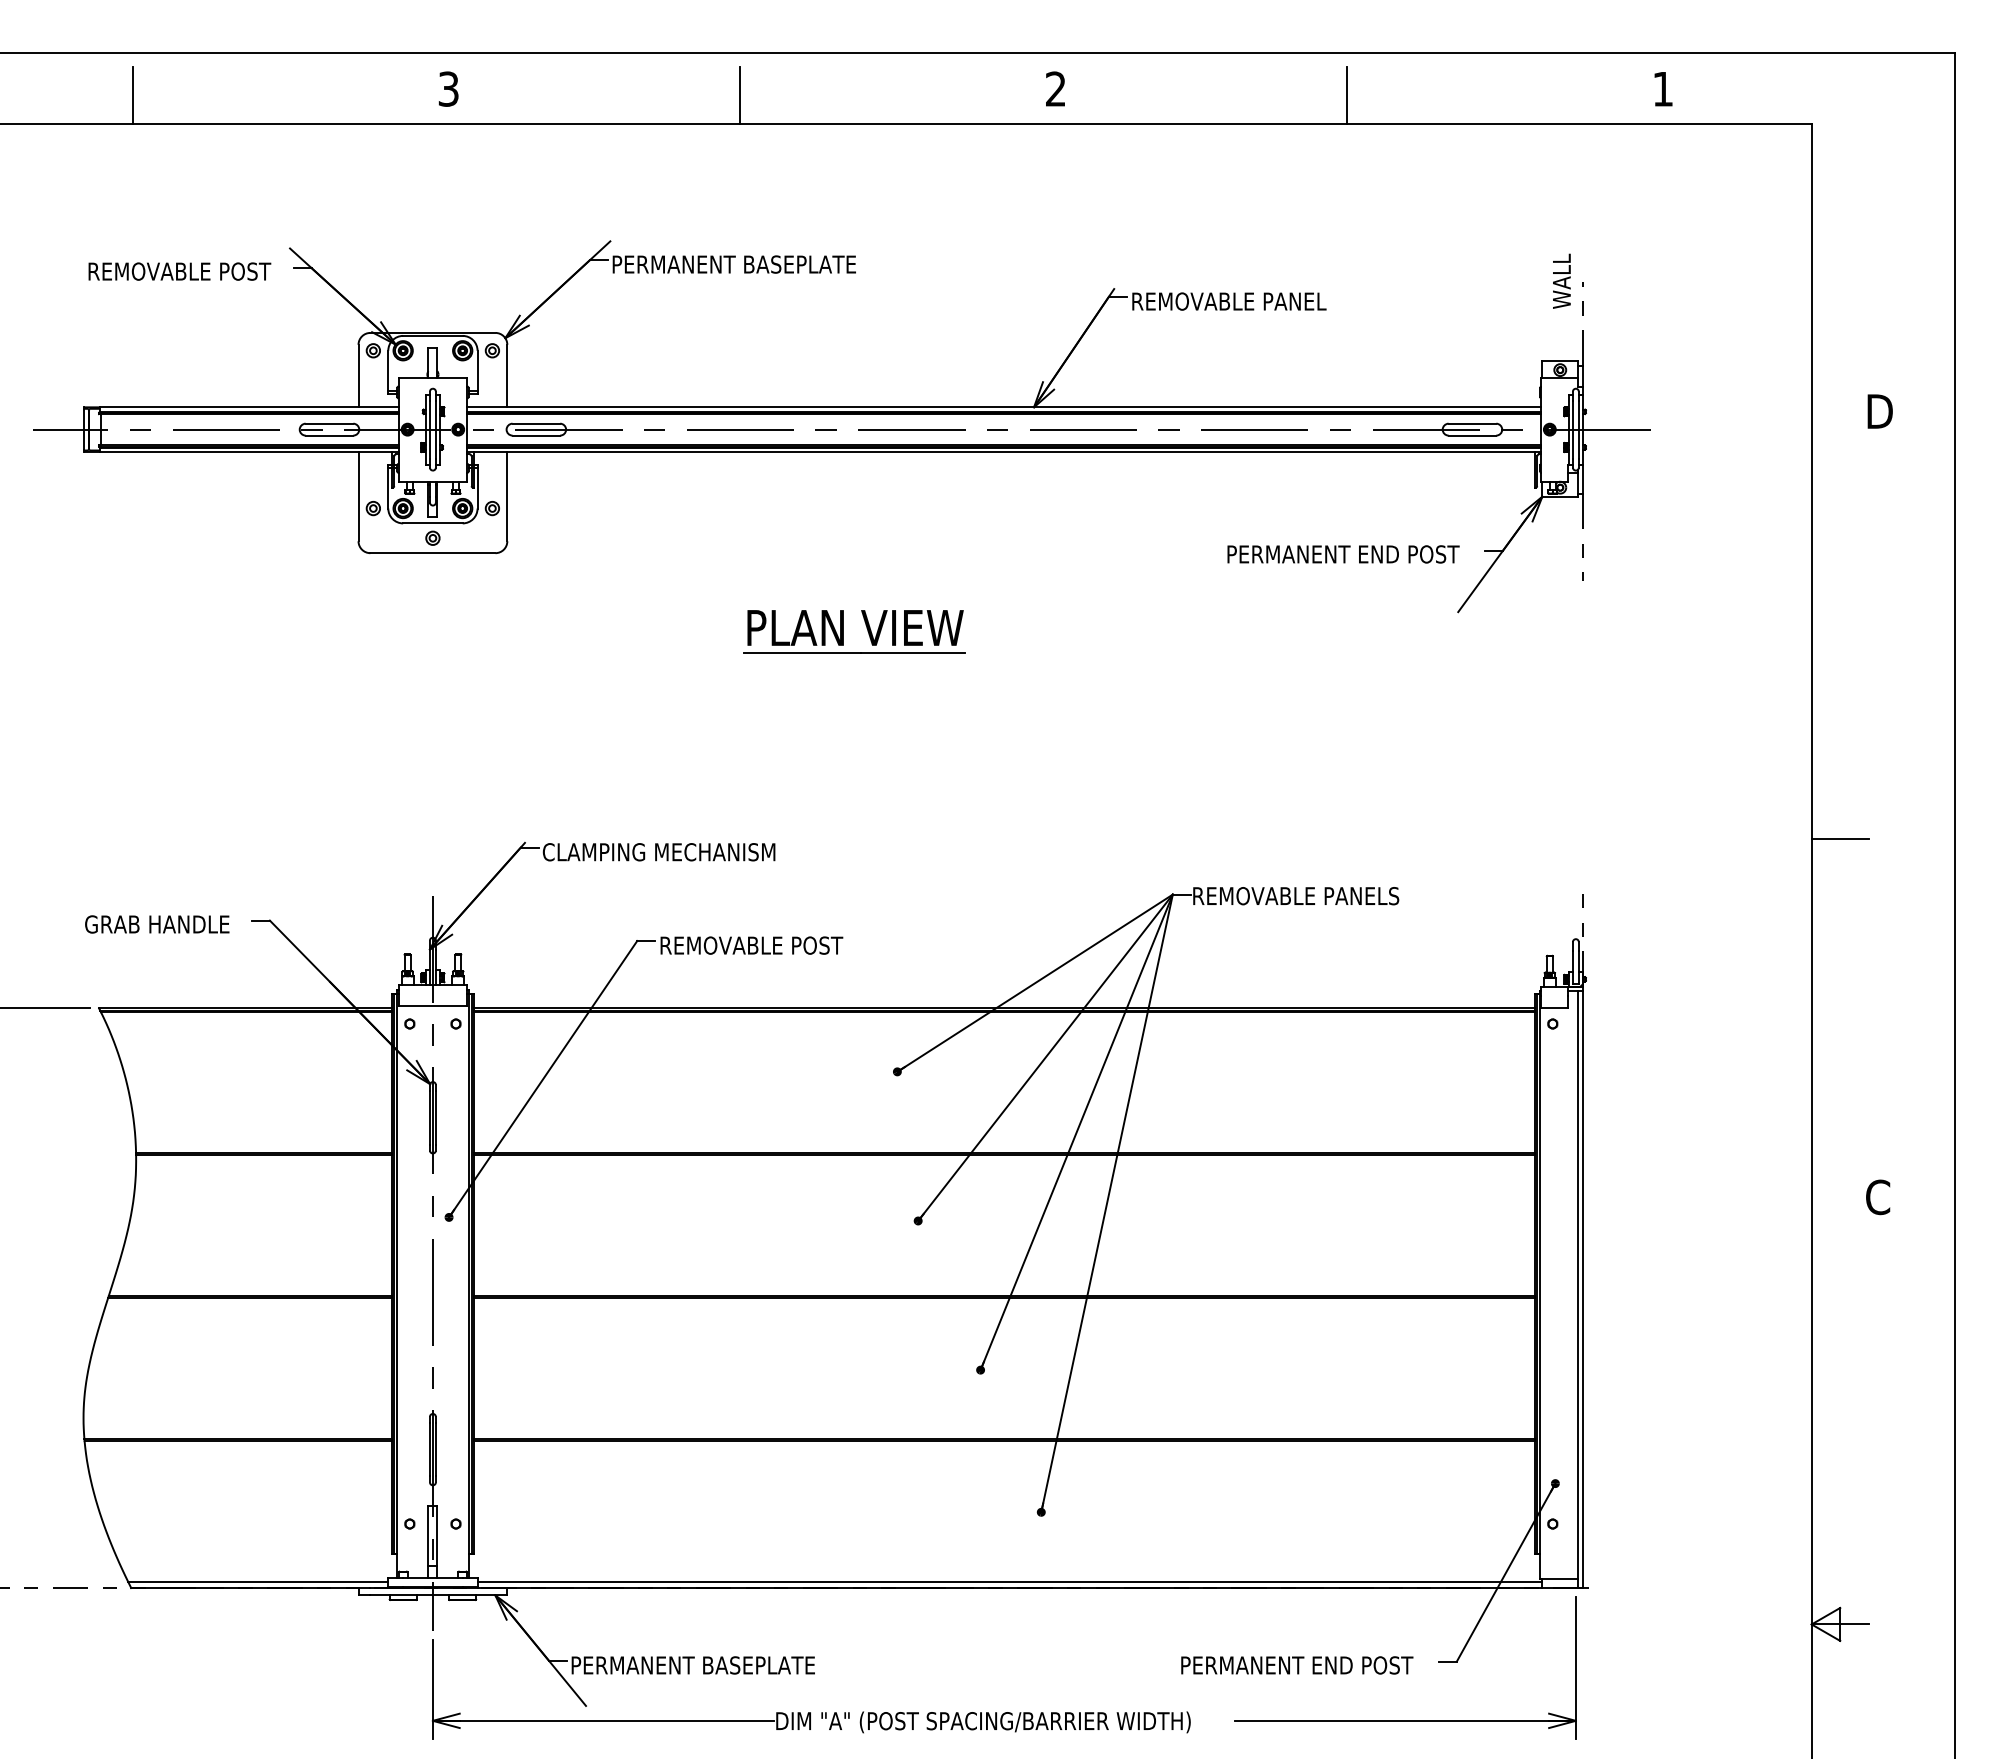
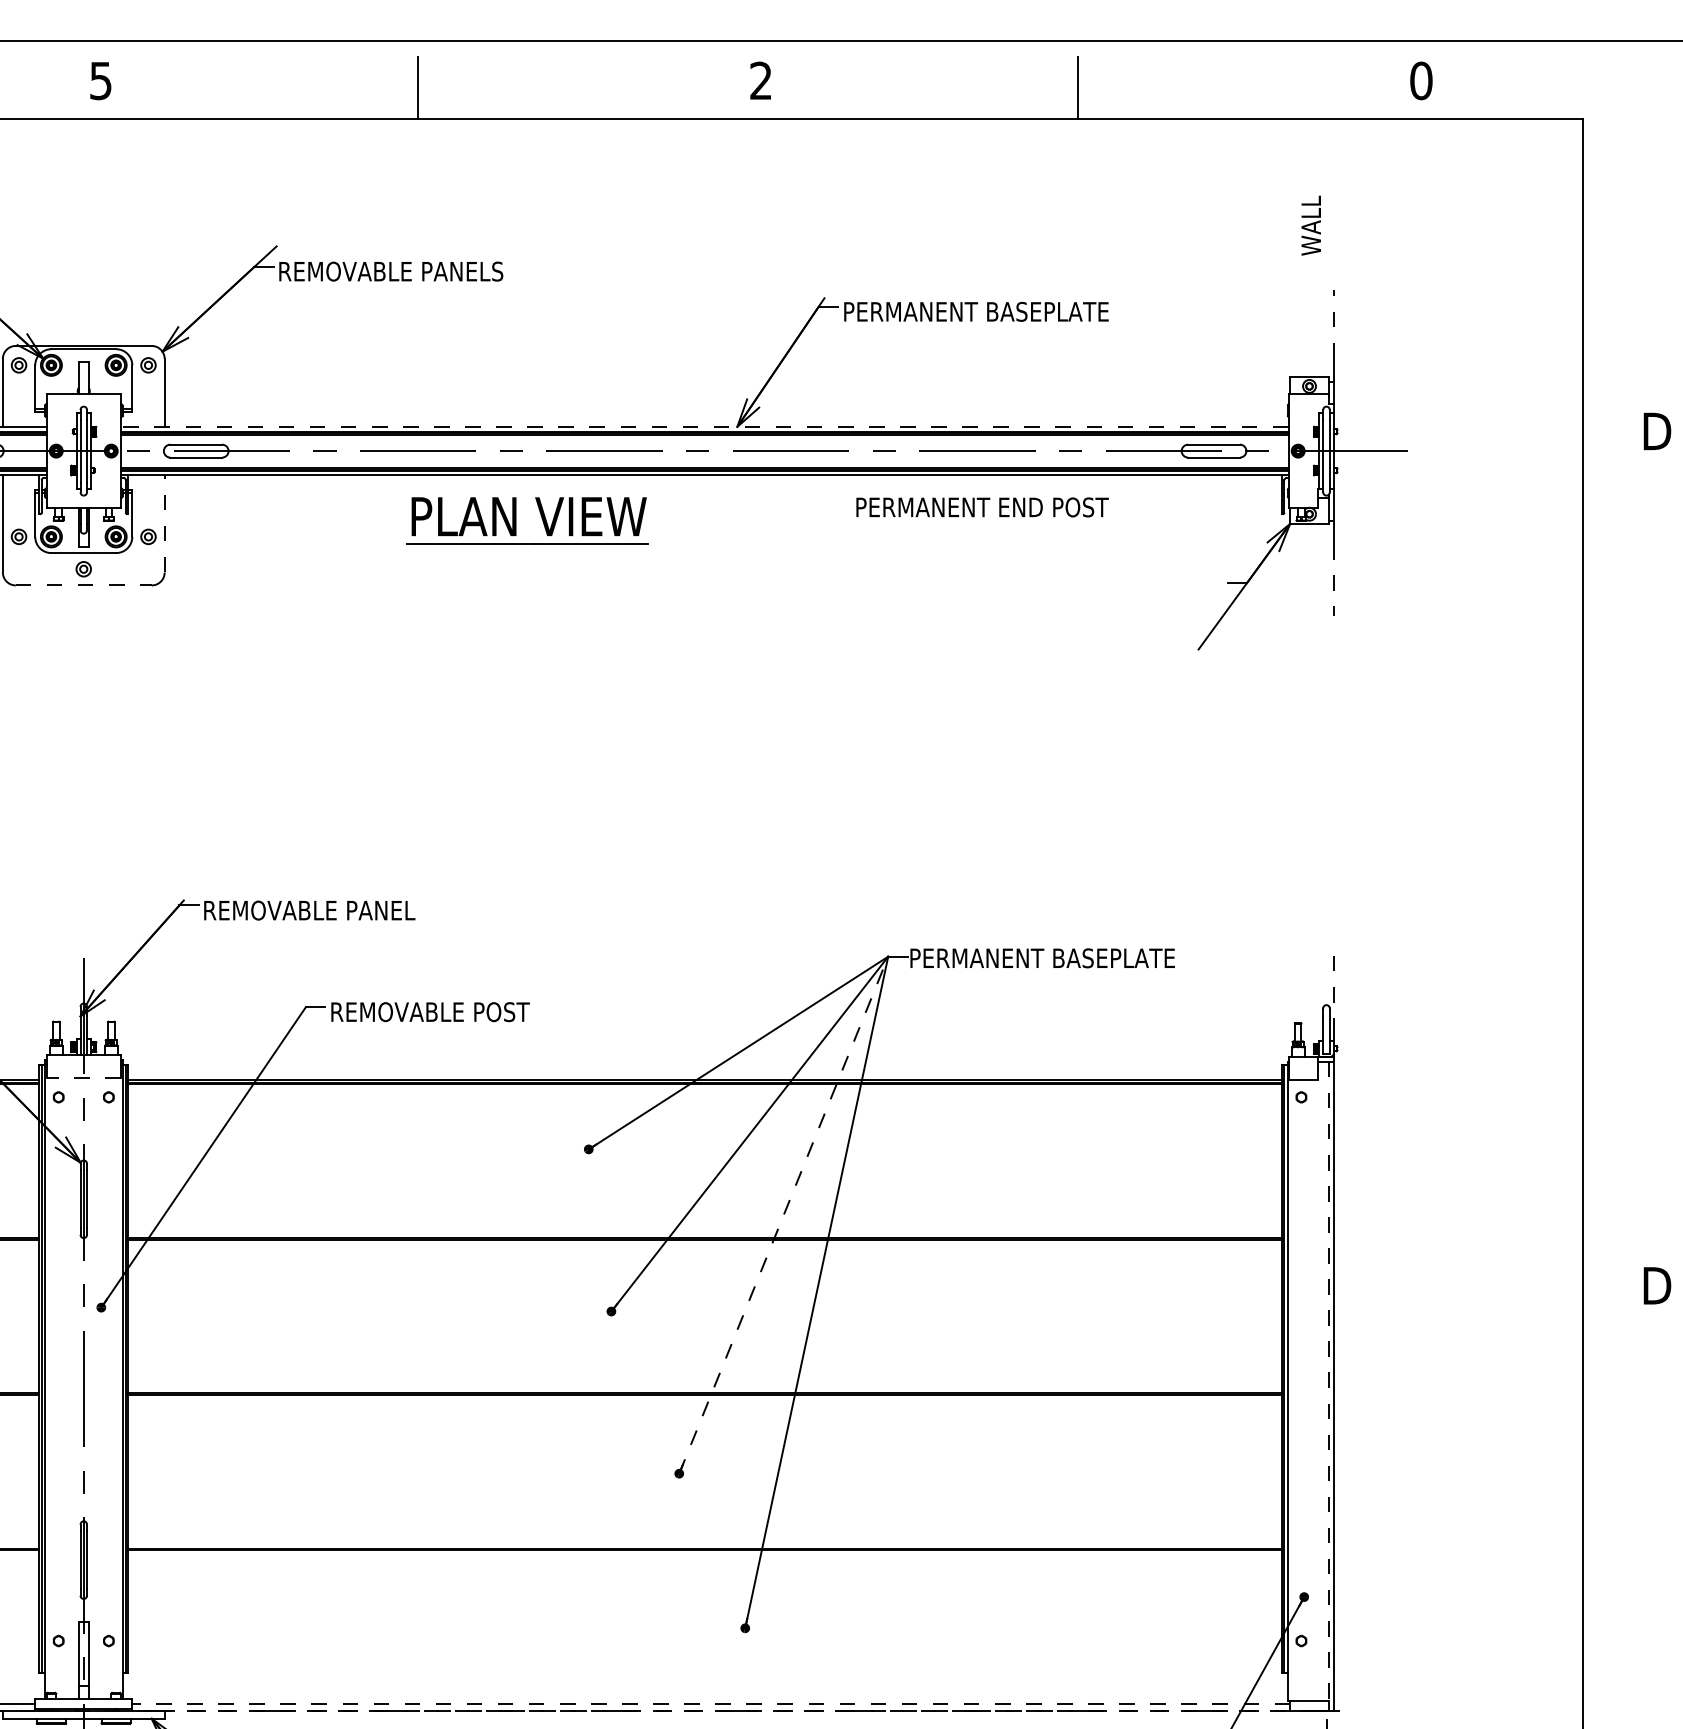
text: (448, 88) -> (100, 80), 3 -> 5
text: (1662, 88) -> (1420, 80), 1 -> 0
text: (735, 264) -> (412, 271), PERMANENT BASEPLATE -> REMOVABLE PANELS
text: (1561, 280) -> (1310, 224), moved
text: (1254, 301) -> (977, 311), REMOVABLE PANEL -> PERMANENT BASEPLATE
line: (1004, 407) -> (705, 427), solid -> dashed
line: (507, 496) -> (164, 523), solid -> dashed
line: (432, 553) -> (83, 585), solid -> dashed
text: (1343, 554) -> (982, 507), moved
part: (843, 631) -> (516, 520), moved
line: (1839, 838) -> (1613, 895), removed
text: (658, 852) -> (329, 910), CLAMPING MECHANISM -> REMOVABLE PANEL
text: (1315, 896) -> (1043, 958), REMOVABLE PANELS -> PERMANENT BASEPLATE
line: (432, 1006) -> (83, 1078), solid -> dashed
line: (1076, 1131) -> (783, 1214), solid -> dashed
text: (1879, 1197) -> (1656, 1286), C -> D
line: (1578, 1285) -> (1329, 1381), solid -> dashed
line: (1009, 1582) -> (710, 1704), solid -> dashed
line: (1024, 1588) -> (726, 1711), solid -> dashed

